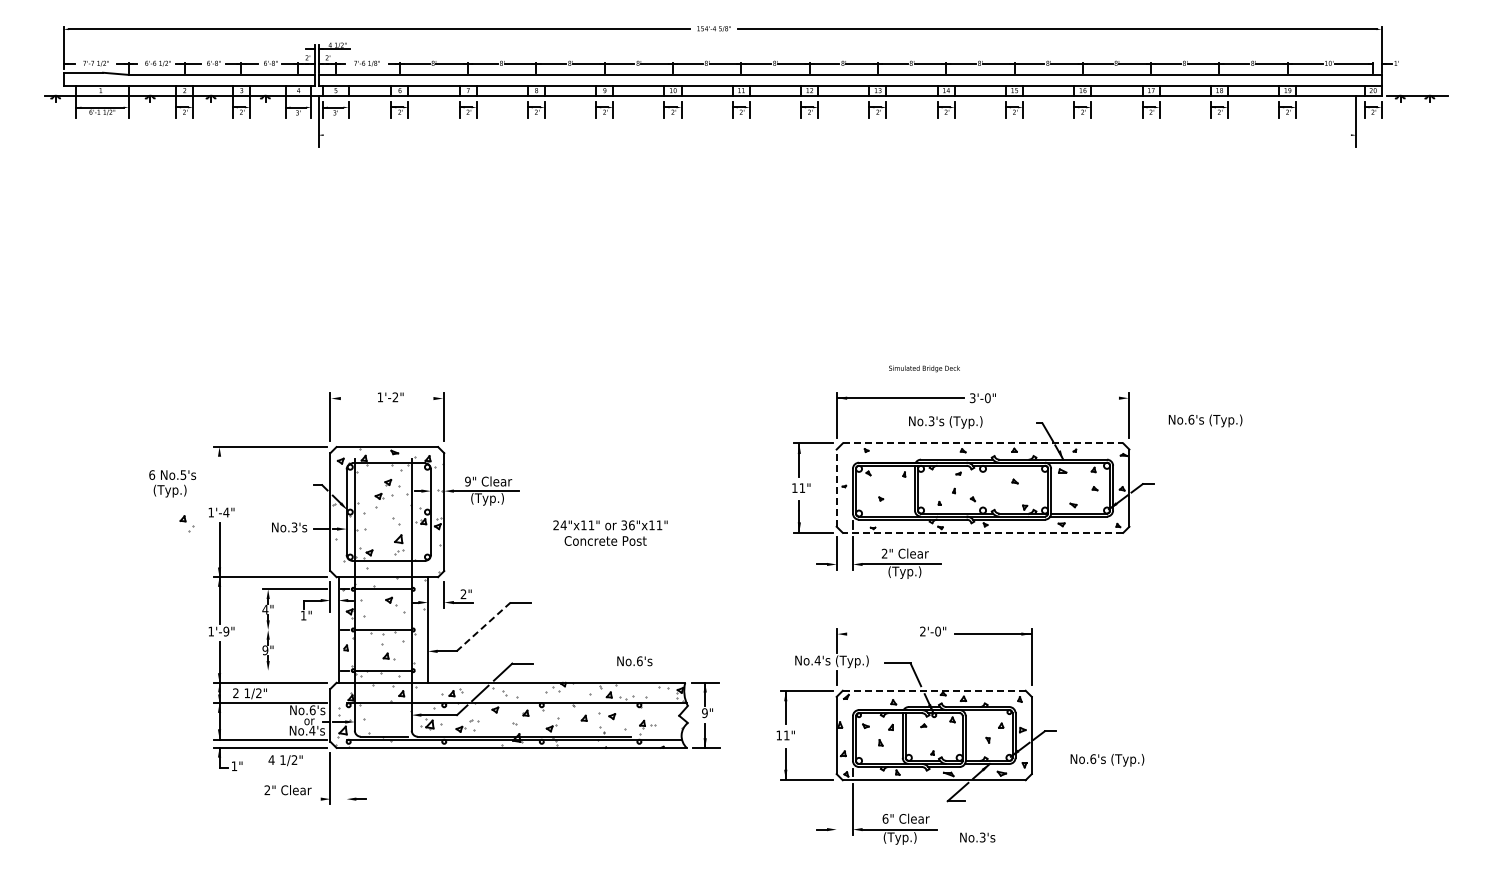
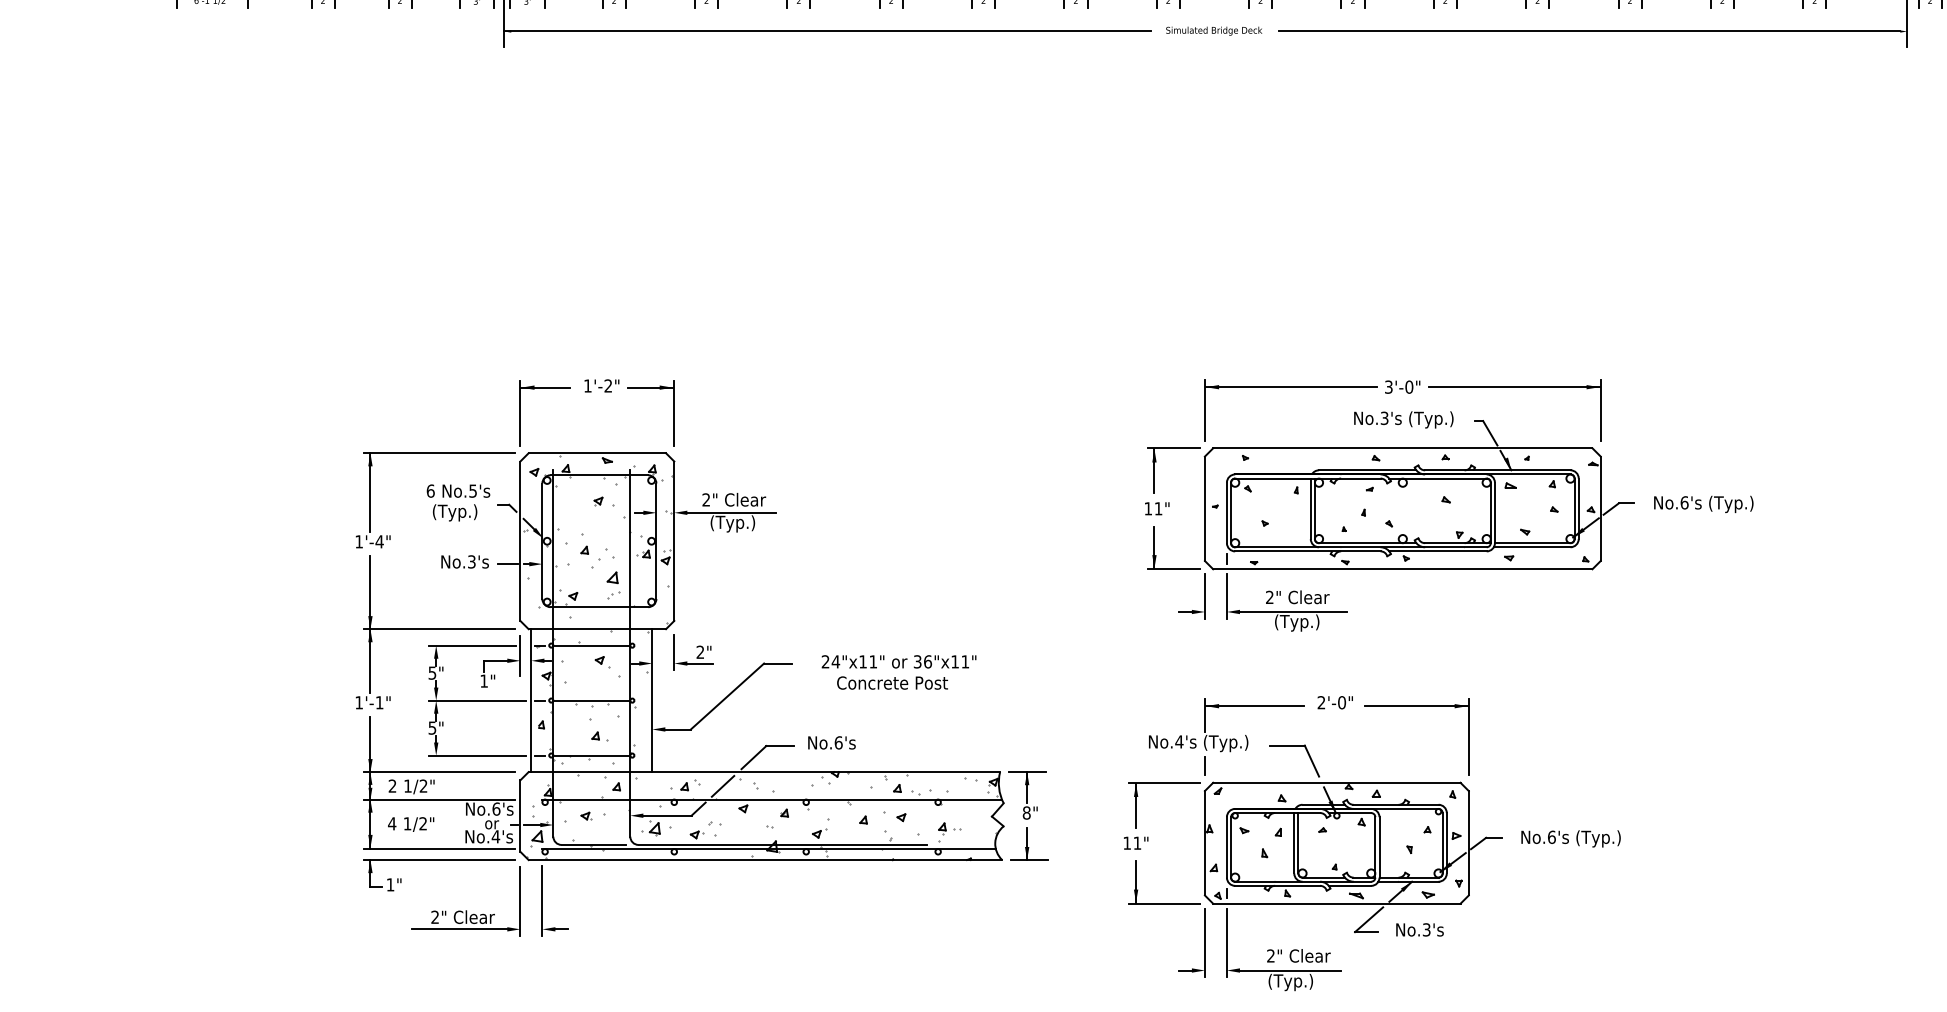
line: (557, 135) -> (827, 31), added
line: (1120, 135) -> (1588, 31), added
text: (924, 368) -> (1214, 30), moved
line: (349, 398) -> (546, 387), added
line: (426, 398) -> (650, 387), added
line: (1065, 398) -> (1514, 387), added
text: (1205, 420) -> (1703, 503), moved
text: (945, 422) -> (1403, 420), moved
line: (983, 443) -> (1403, 448), dashed -> solid
line: (219, 476) -> (370, 493), added
text: (467, 481) -> (705, 499), 9" -> 2"
text: (172, 483) -> (458, 502), moved
line: (836, 488) -> (1204, 509), dashed -> solid
part: (383, 495) -> (592, 814), moved
part: (186, 523) -> (589, 556), moved
text: (610, 532) -> (899, 671), moved
line: (982, 532) -> (1402, 568), dashed -> solid
text: (265, 609) -> (432, 672), 4" -> 5"
line: (483, 626) -> (727, 695), dashed -> solid
line: (298, 630) -> (477, 701), added
text: (226, 631) -> (379, 702), 1'-9" -> 1'-1"
line: (873, 634) -> (1254, 706), added
text: (265, 649) -> (432, 726), 9" -> 5"
text: (634, 661) -> (831, 743), moved
line: (298, 670) -> (477, 755), added
line: (934, 690) -> (1337, 782), dashed -> solid
text: (704, 712) -> (1026, 812), 9" -> 8"
text: (285, 760) -> (410, 824), moved
text: (1107, 760) -> (1571, 839), moved
line: (346, 778) -> (542, 901), added
line: (285, 799) -> (459, 929), added
line: (836, 808) -> (1204, 941), added
text: (885, 818) -> (1270, 955), 6" -> 2"
text: (977, 837) -> (1419, 929), moved

